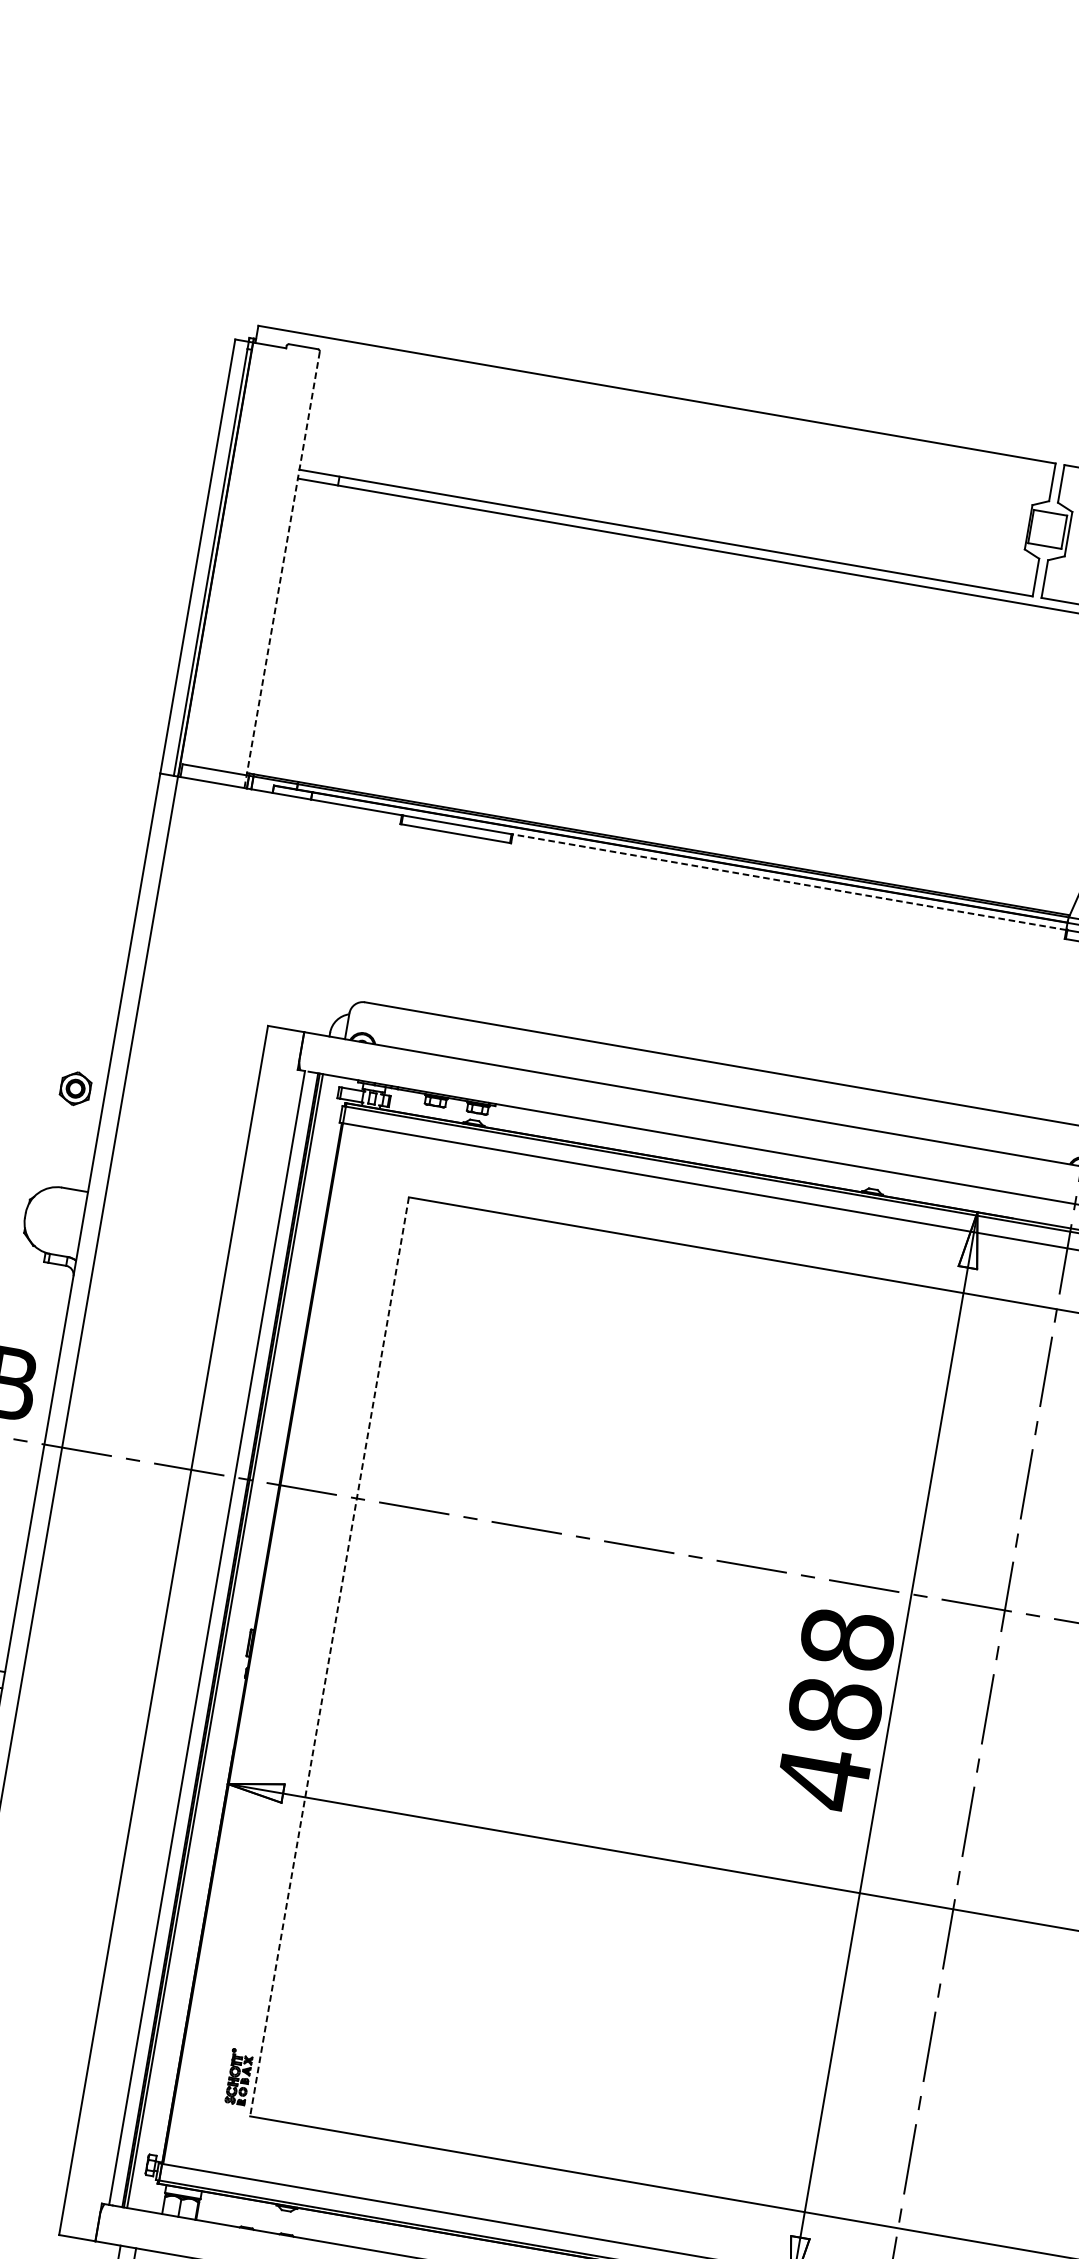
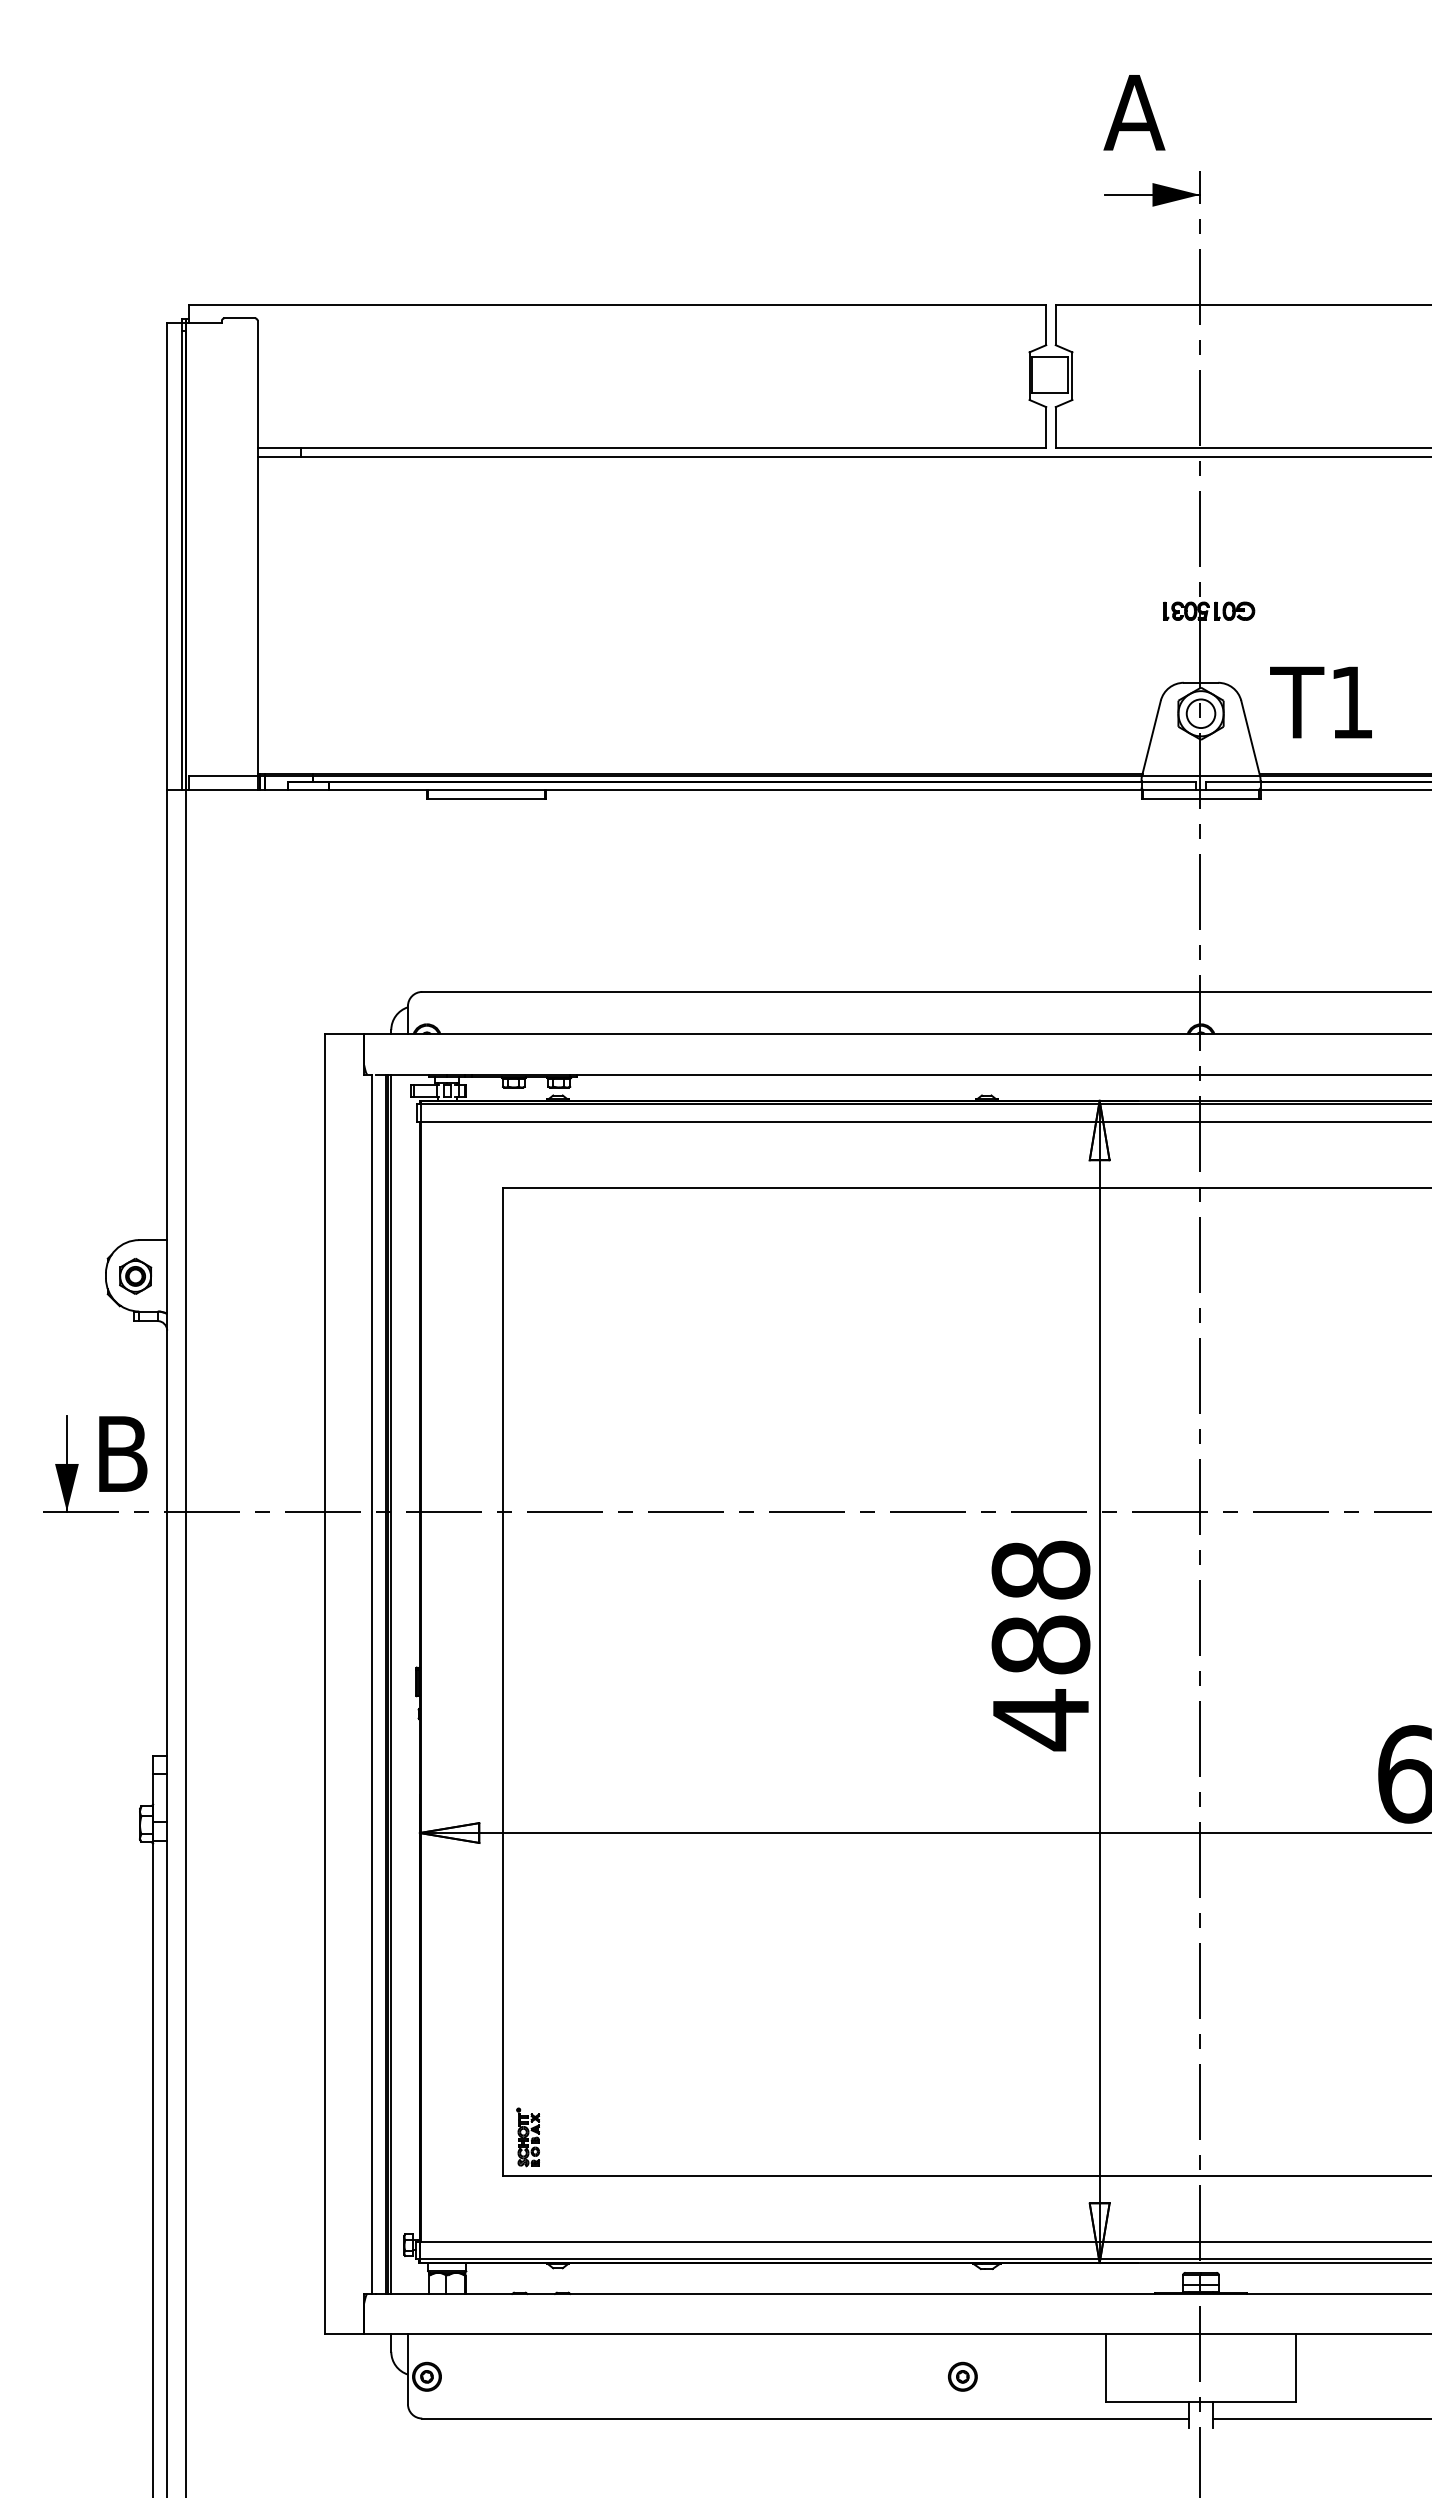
line: (281, 570) -> (257, 555), dashed -> solid
line: (789, 881) -> (843, 789), dashed -> solid
part: (75, 1088) -> (135, 1276), moved
line: (329, 1657) -> (503, 1682), dashed -> solid
part: (238, 2077) -> (527, 2137), moved

